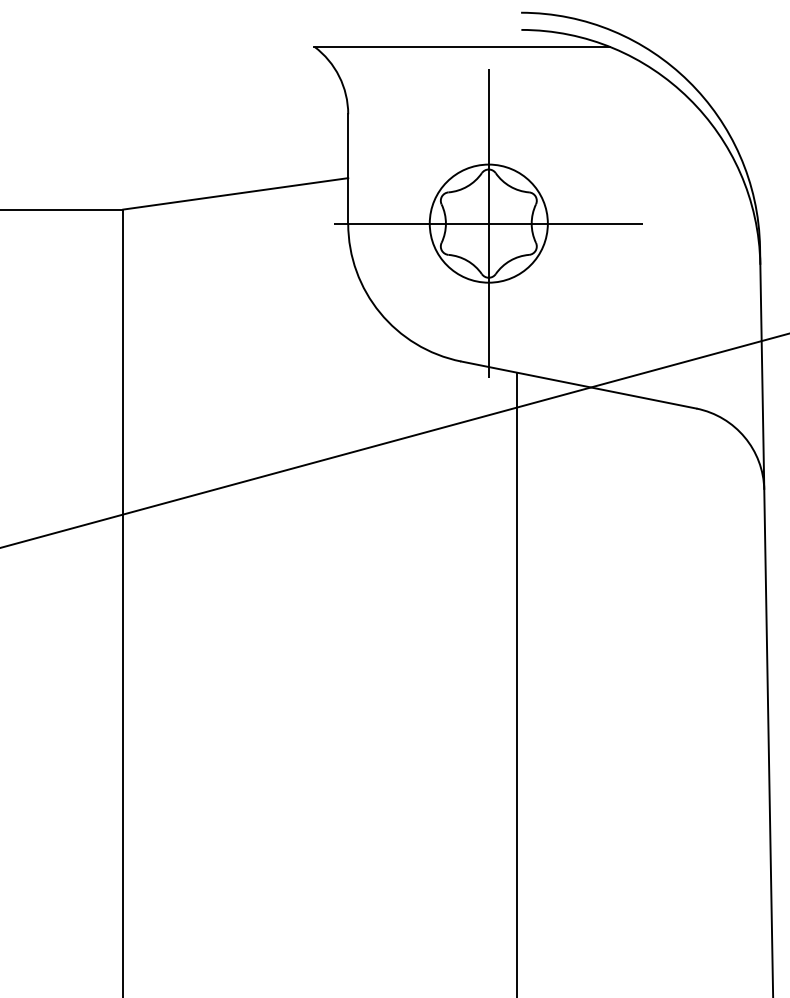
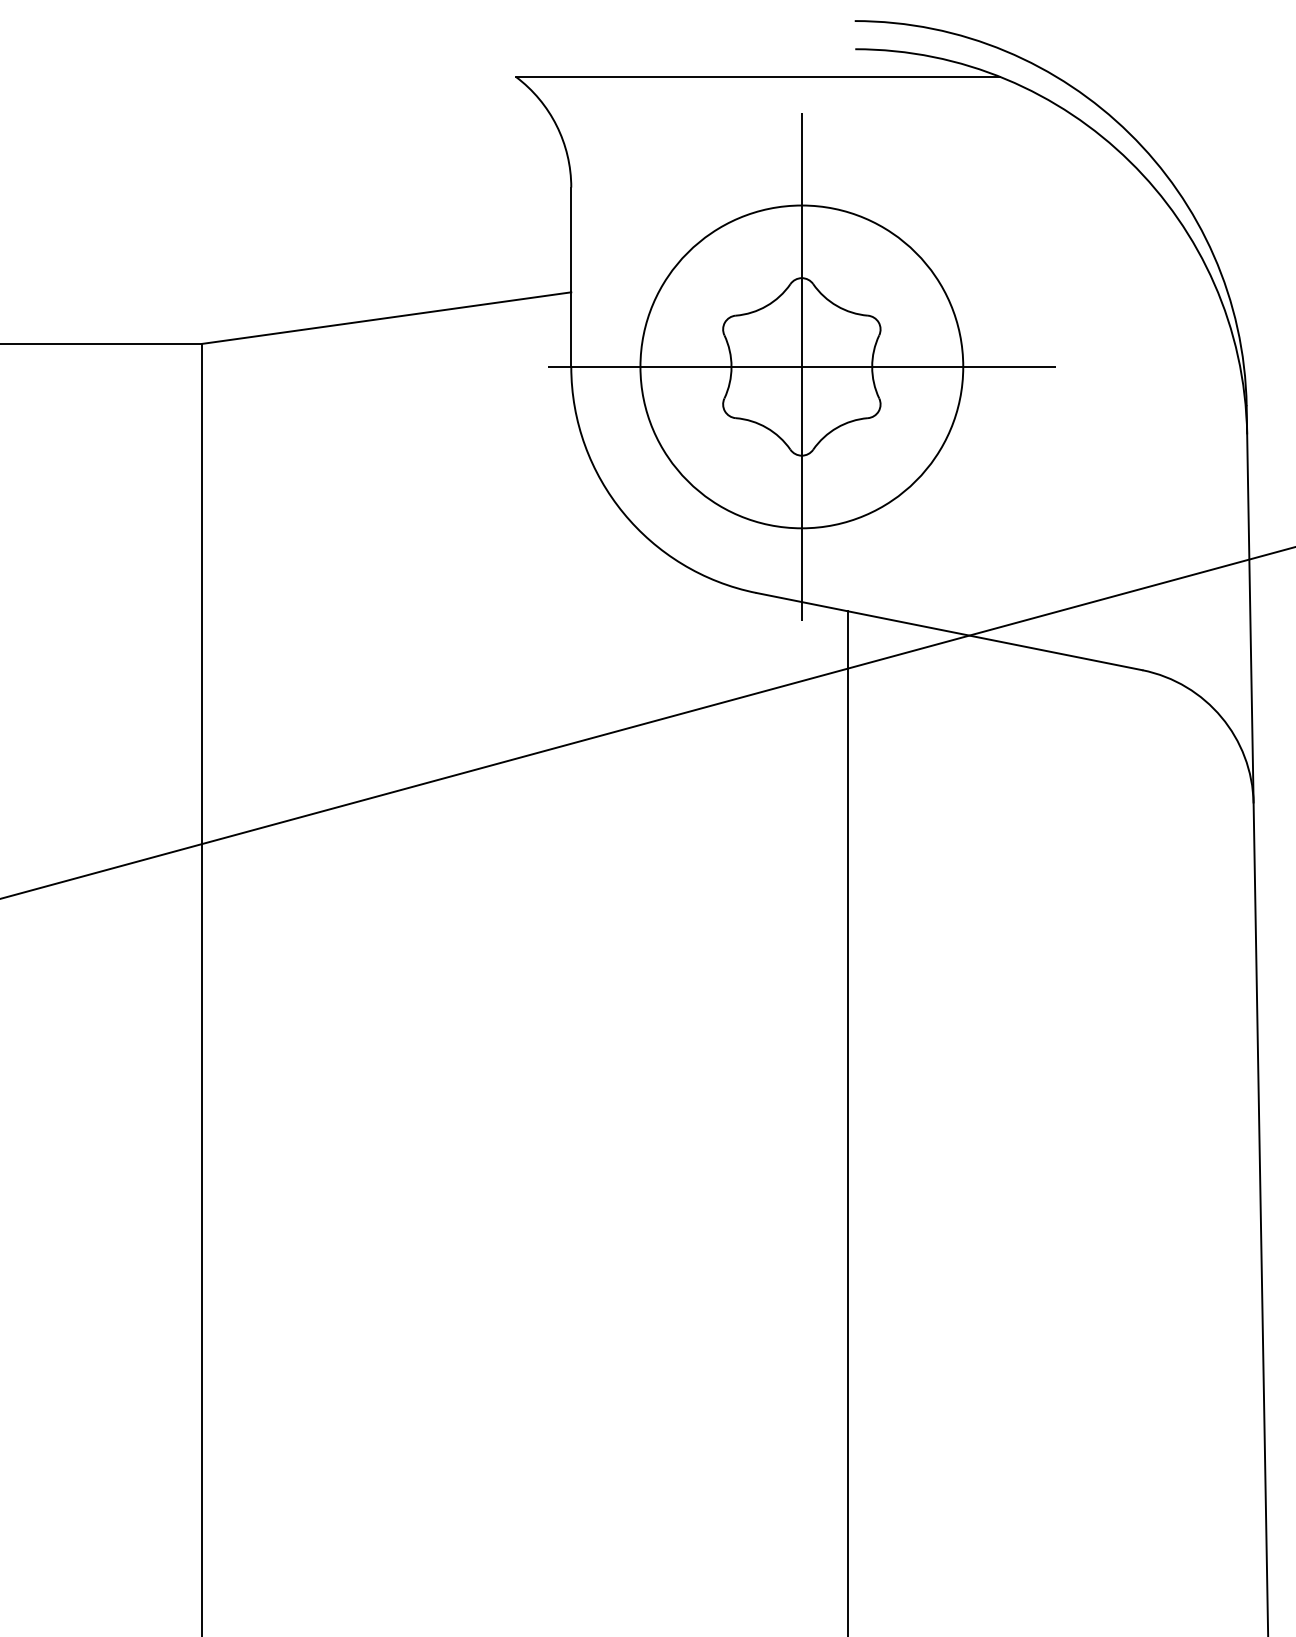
circle: (488, 223) -> (801, 366), size x1.67

